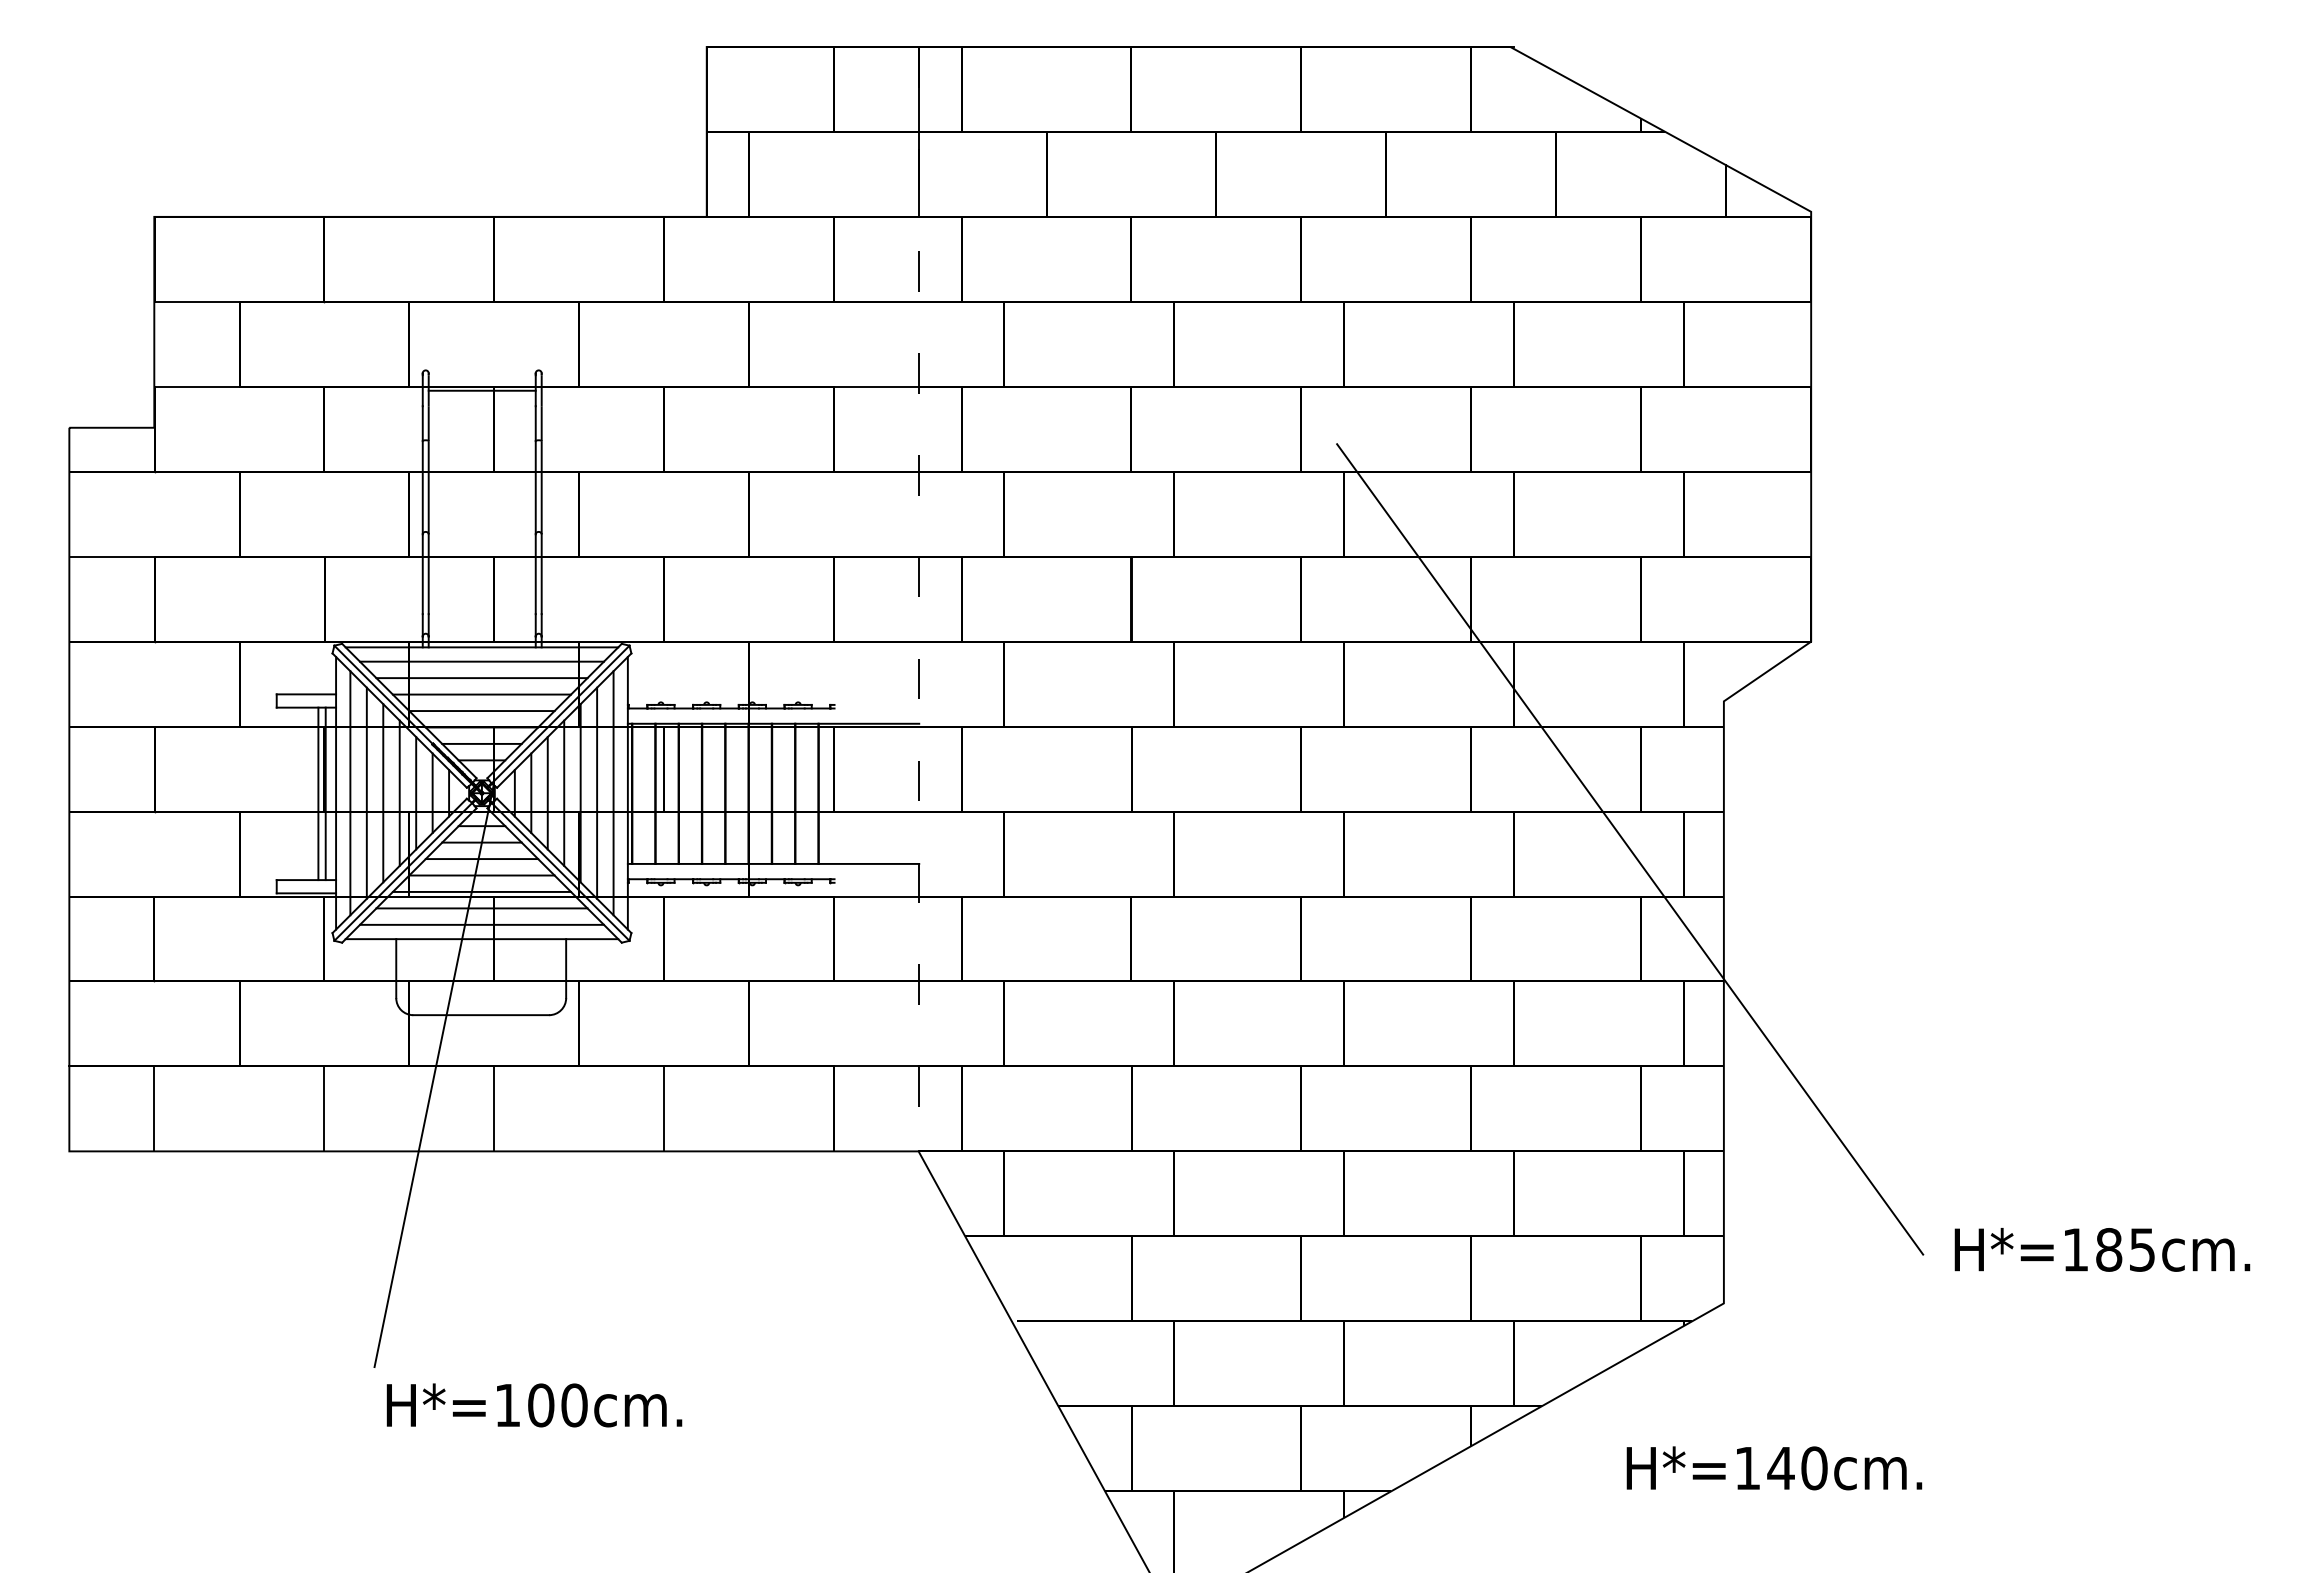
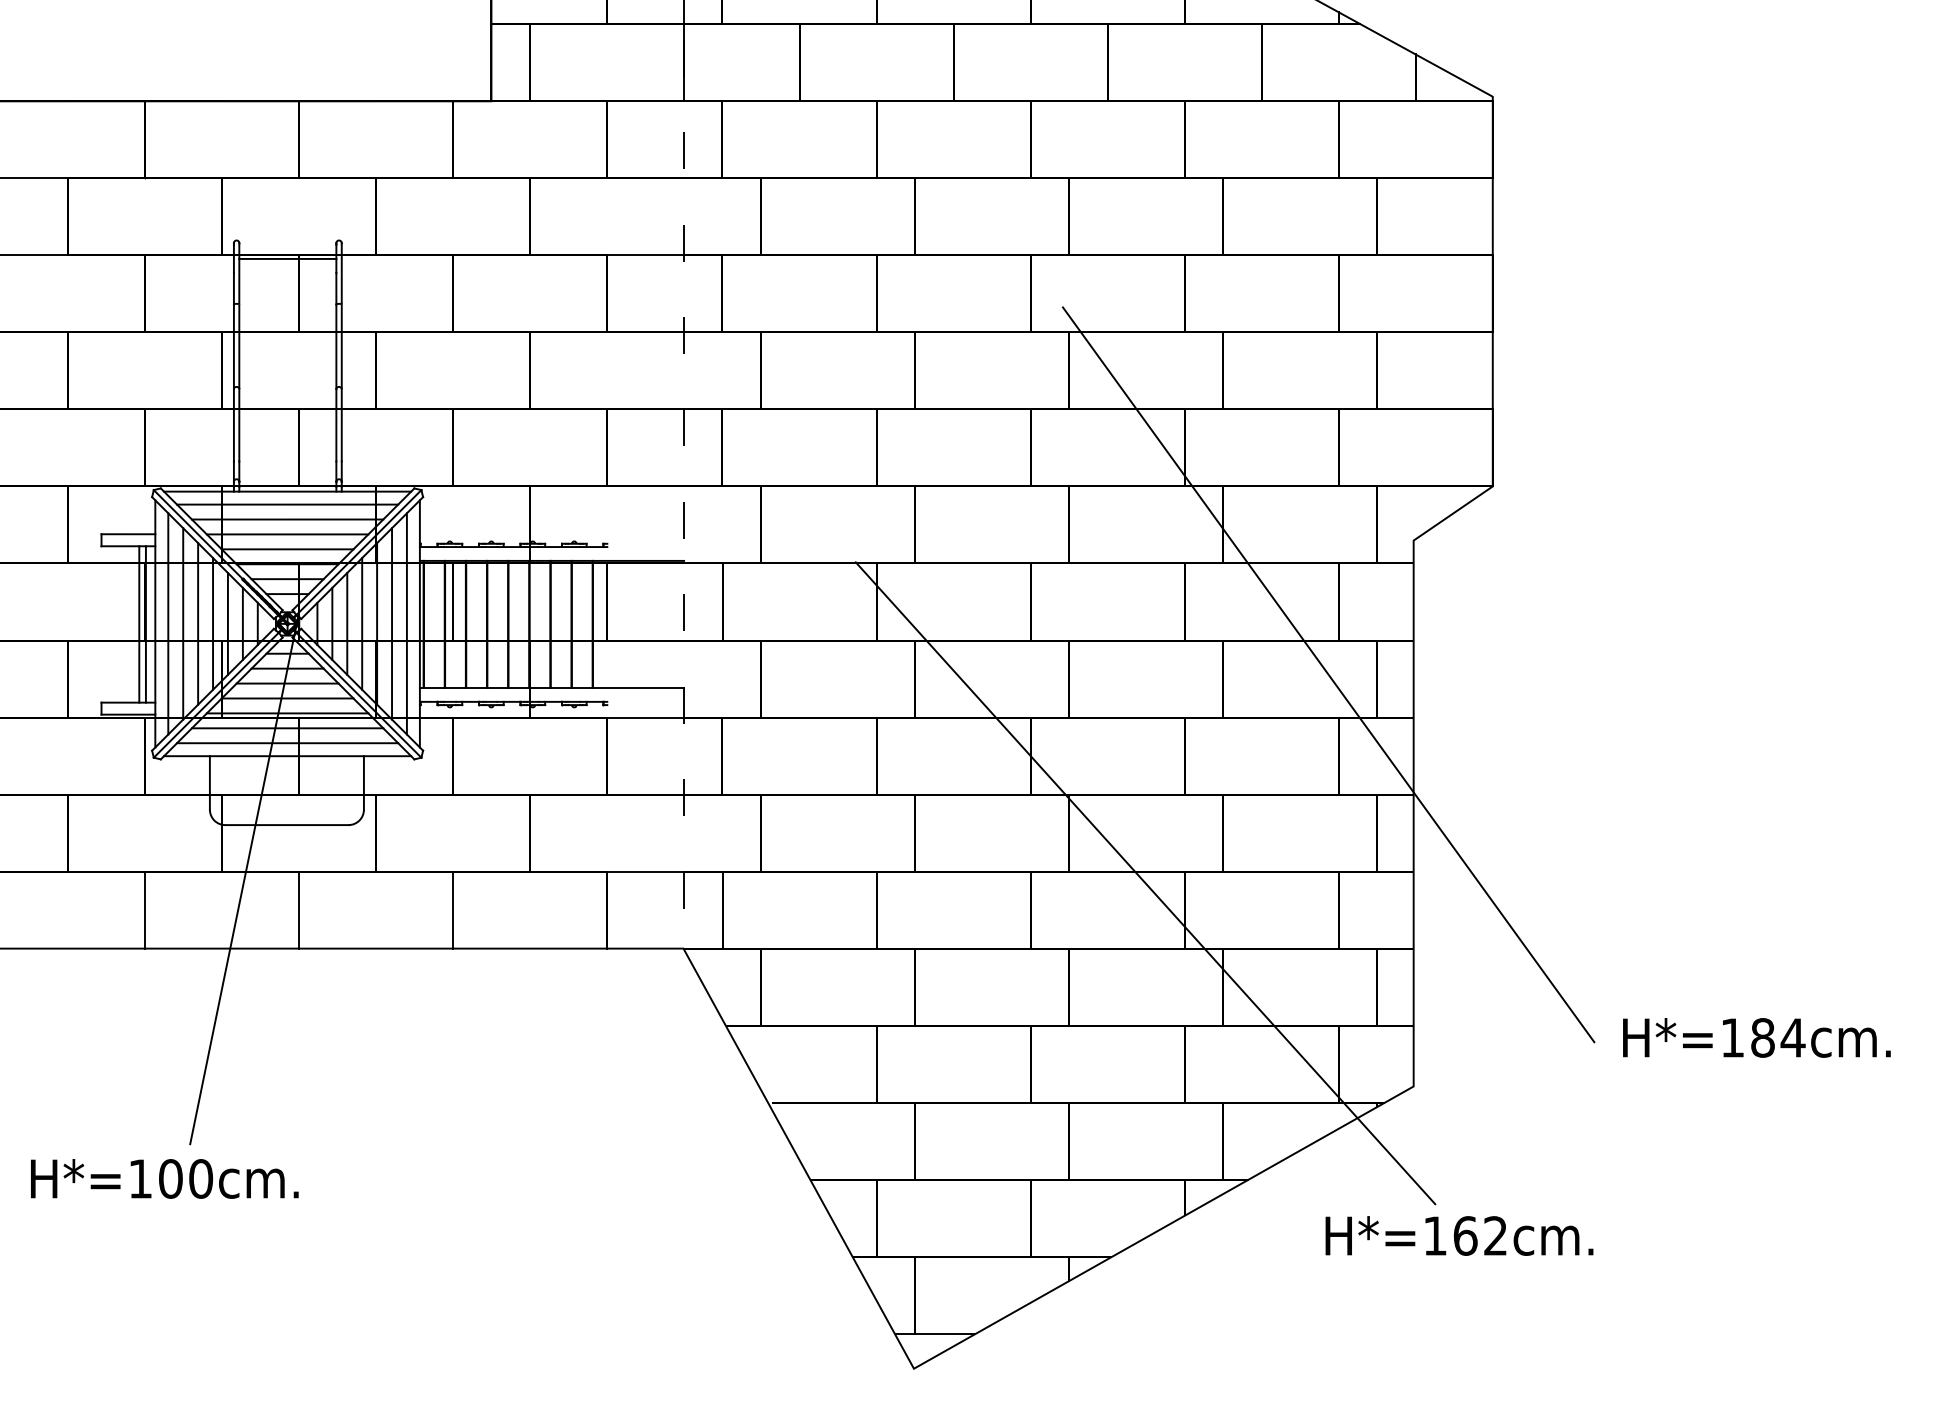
line: (1427, 1079) -> (1144, 883), added
text: (2142, 1249) -> (1793, 1037), H*=185cm. -> H*=184cm.
text: (534, 1405) -> (164, 1179), moved
text: (1797, 1468) -> (1480, 1236), H*=140cm. -> H*=162cm.

